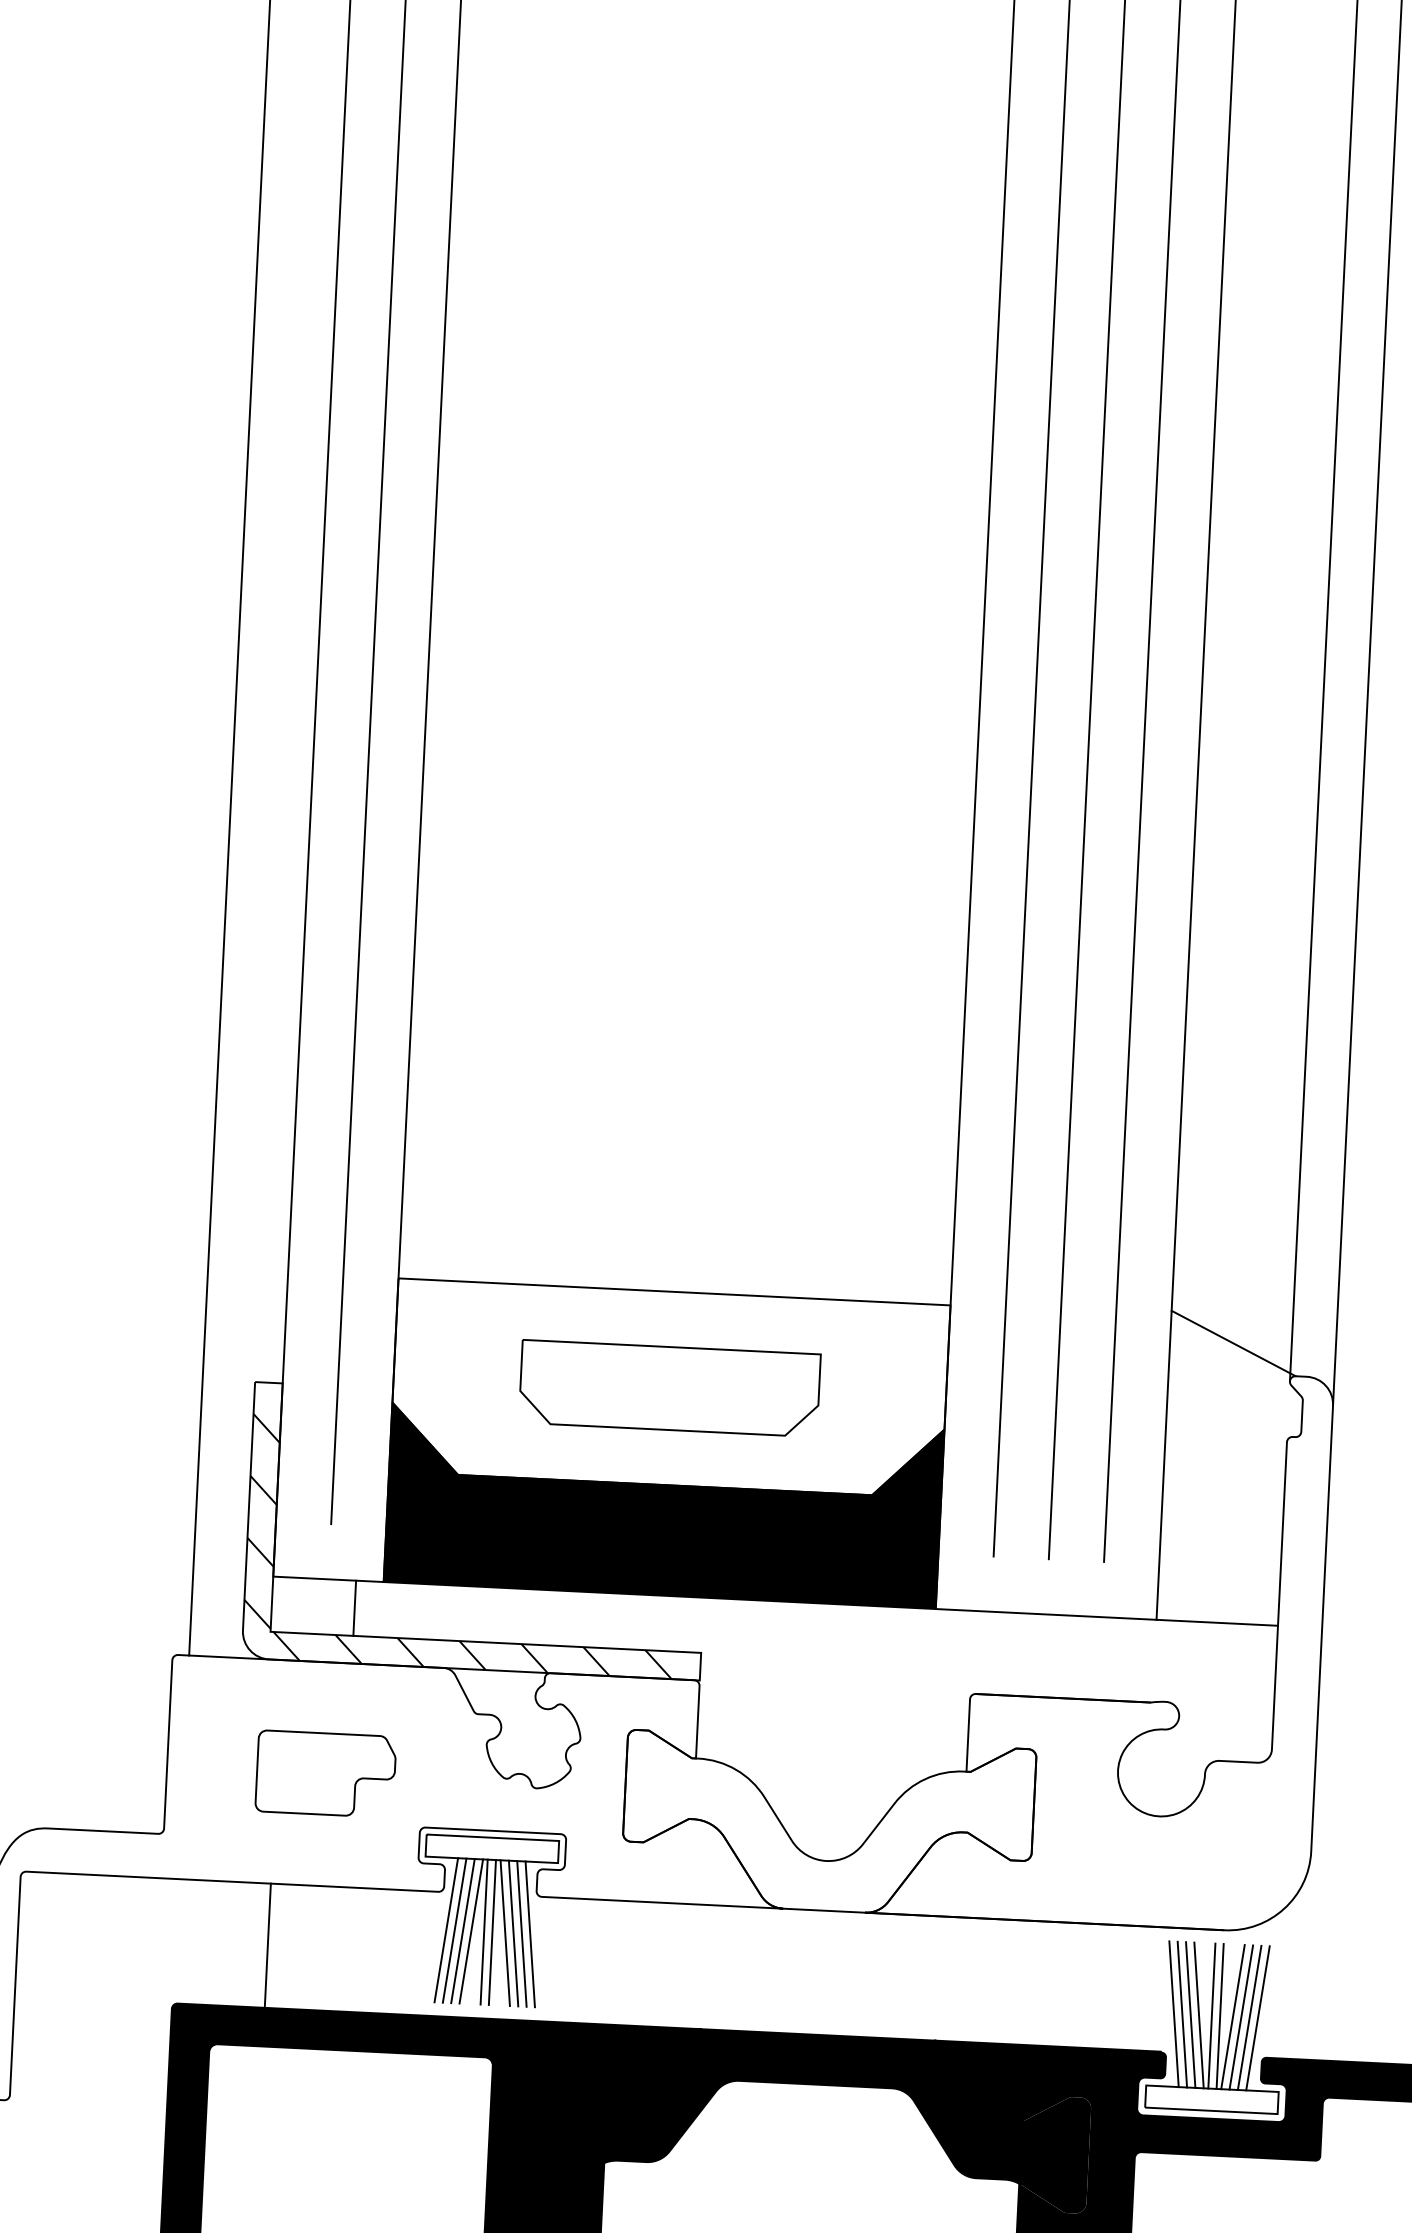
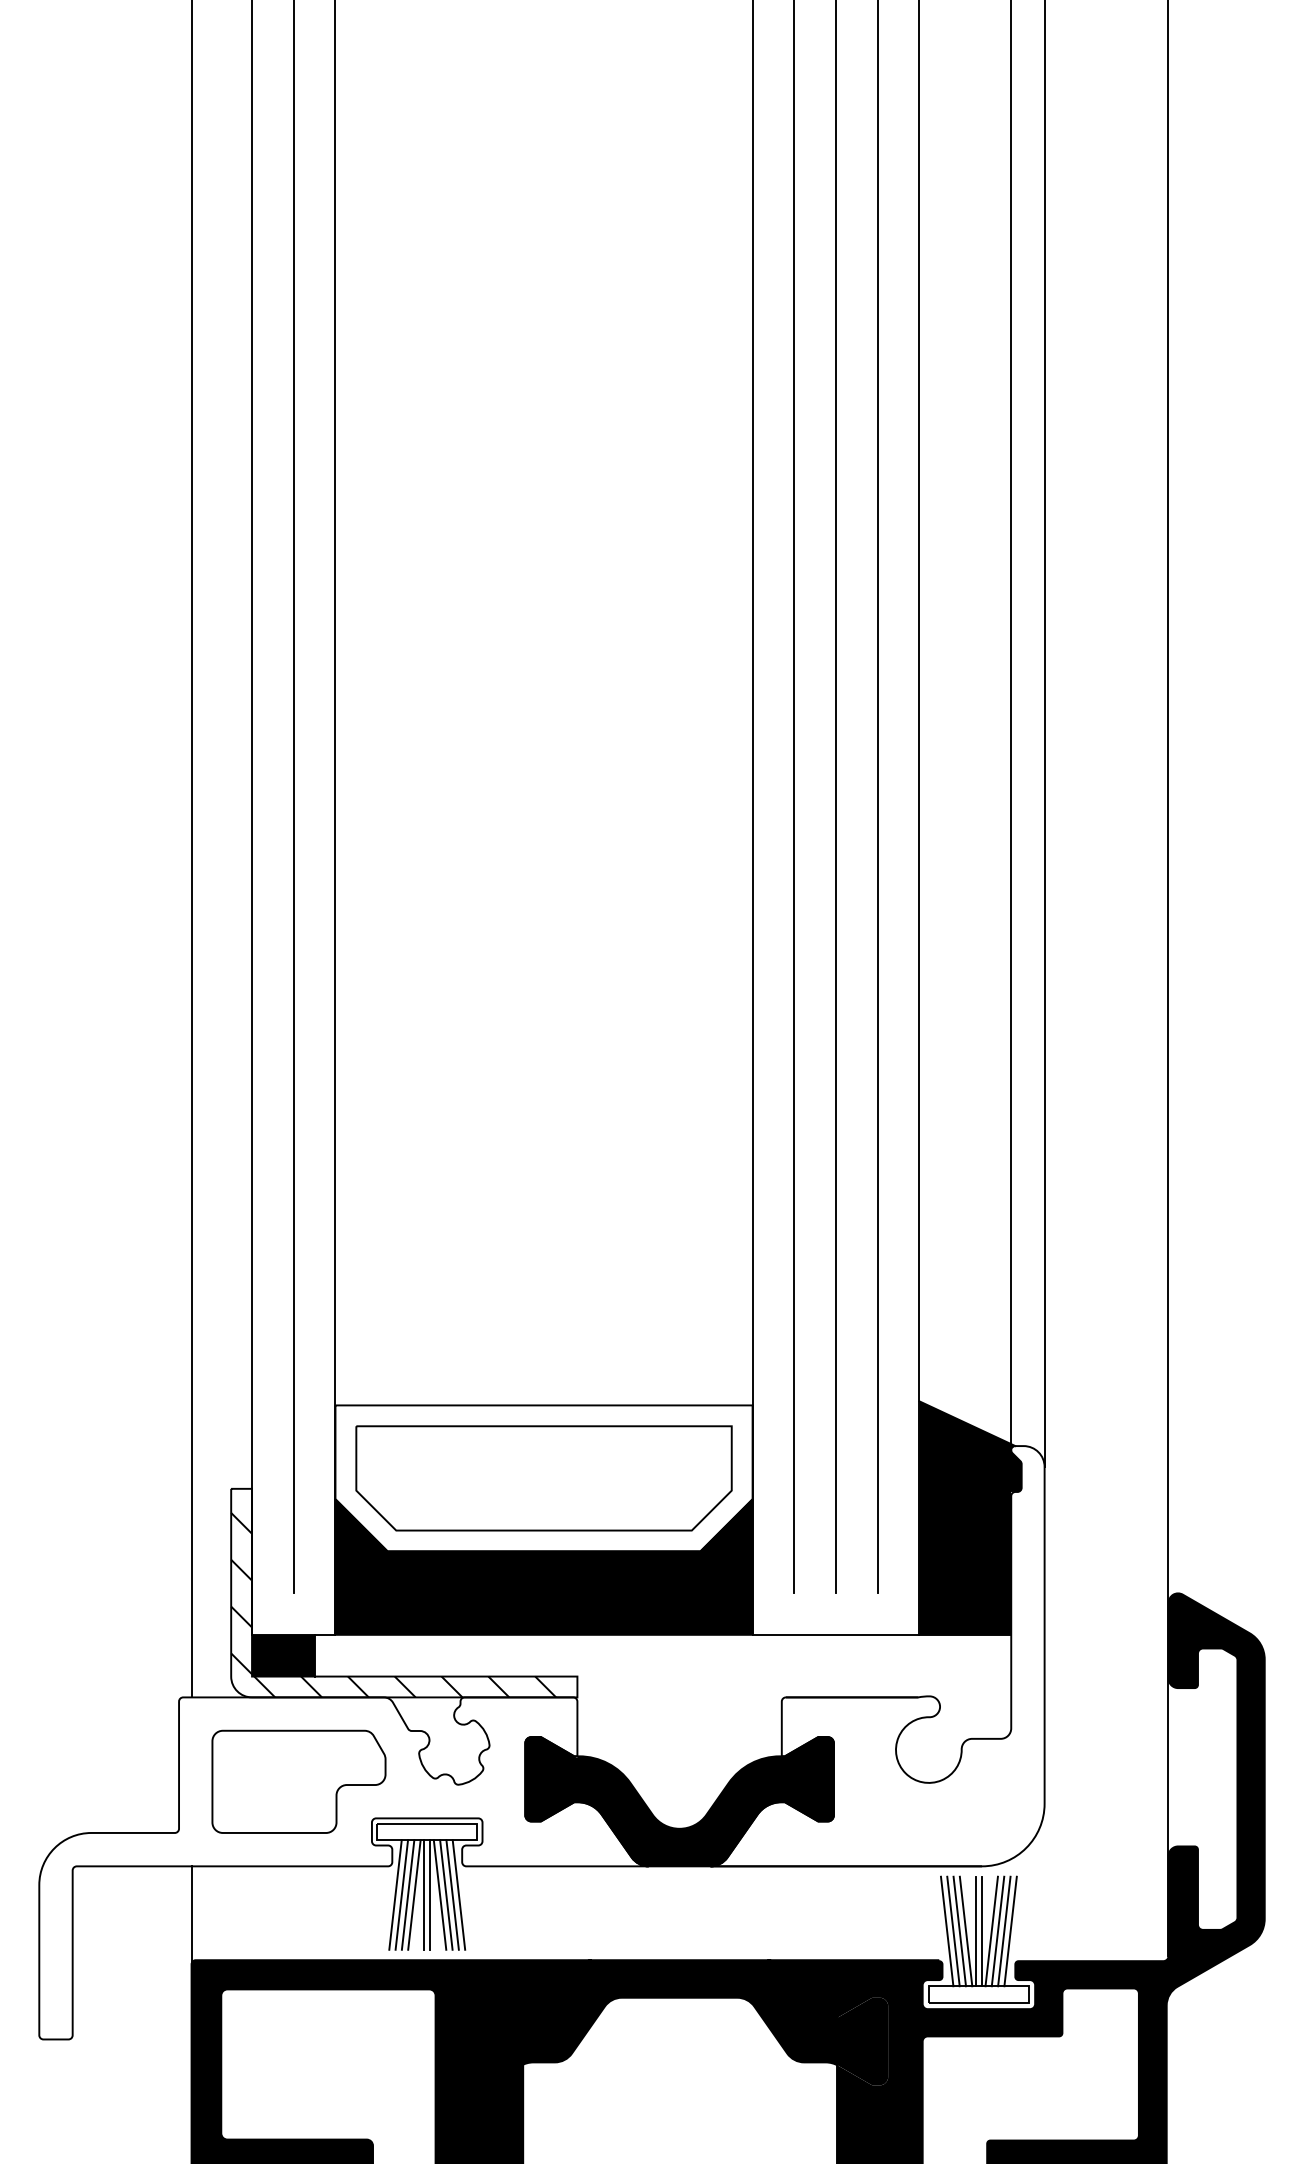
part: (669, 1388) -> (543, 1478), size x1.67
fill: (1231, 1467) -> (970, 1517), added
fill: (313, 1606) -> (283, 1655), added
part: (325, 1773) -> (298, 1781), size x1.67
fill: (828, 1824) -> (679, 1801), added
line: (267, 1948) -> (191, 1915), moved

